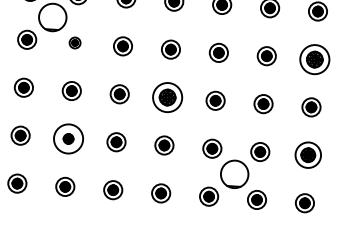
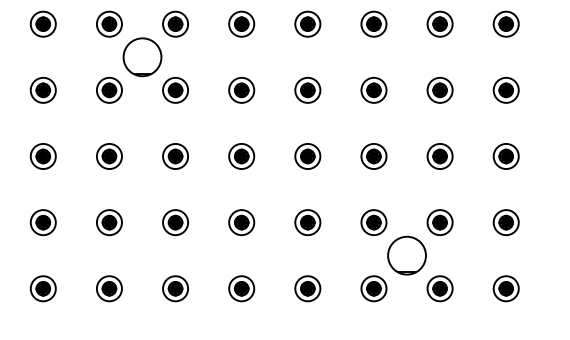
part: (75, 42) -> (175, 89), size x1.67
part: (314, 58) -> (505, 89), size x0.62
part: (167, 97) -> (307, 156), size x0.62
circle: (68, 138) -> (175, 222), size x0.62
part: (307, 155) -> (505, 222), size x0.71

